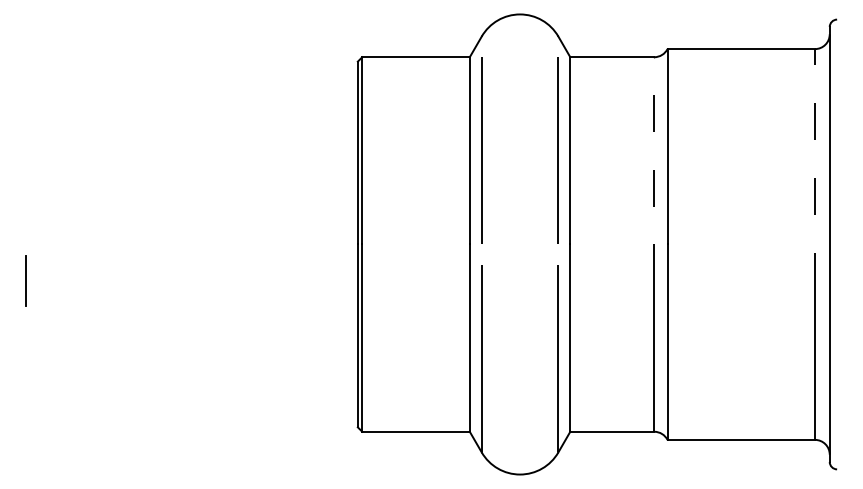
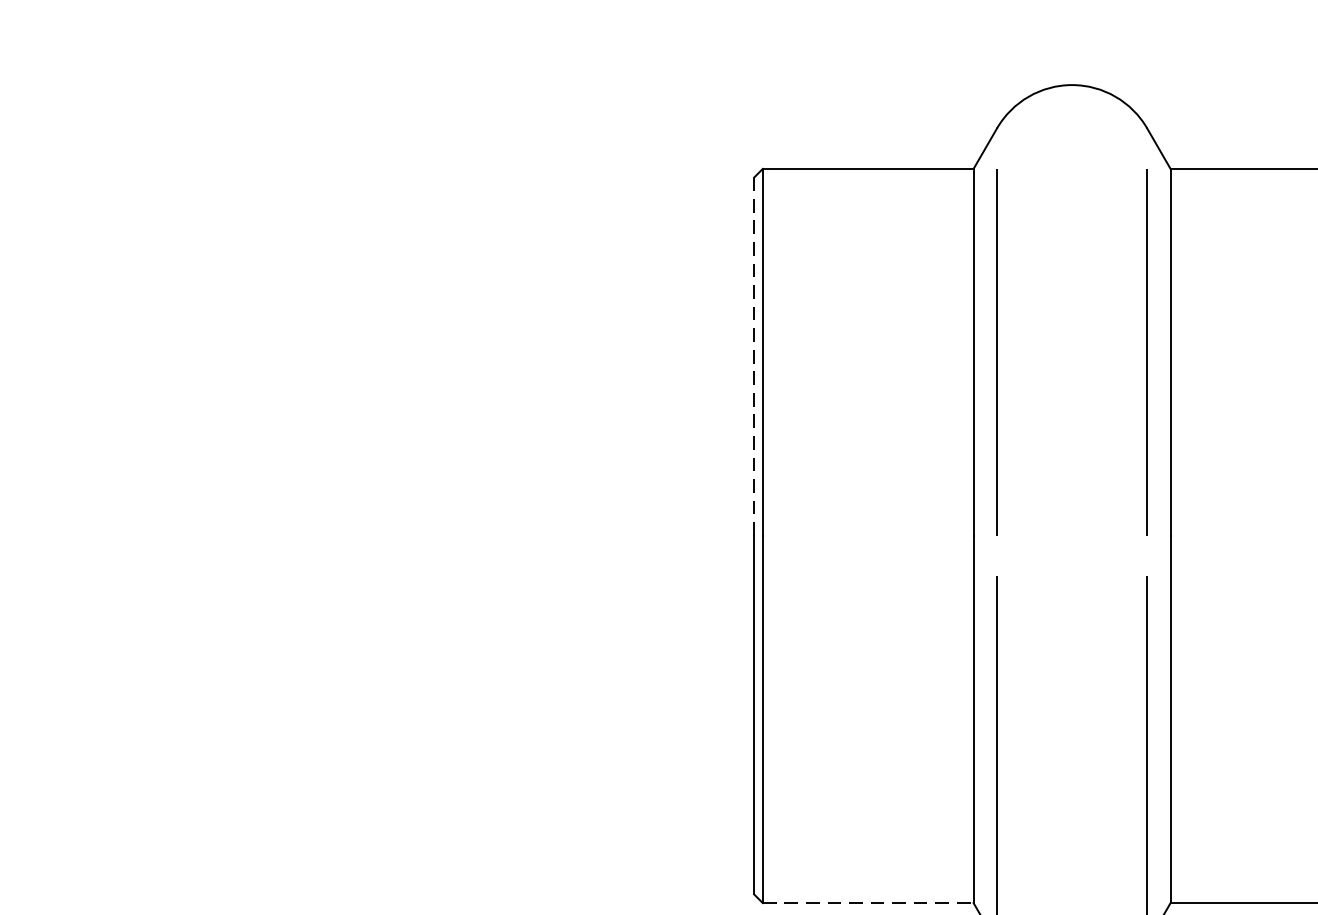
line: (357, 152) -> (753, 355), solid -> dashed
line: (25, 280) -> (102, 606), removed
line: (416, 431) -> (869, 902), solid -> dashed

